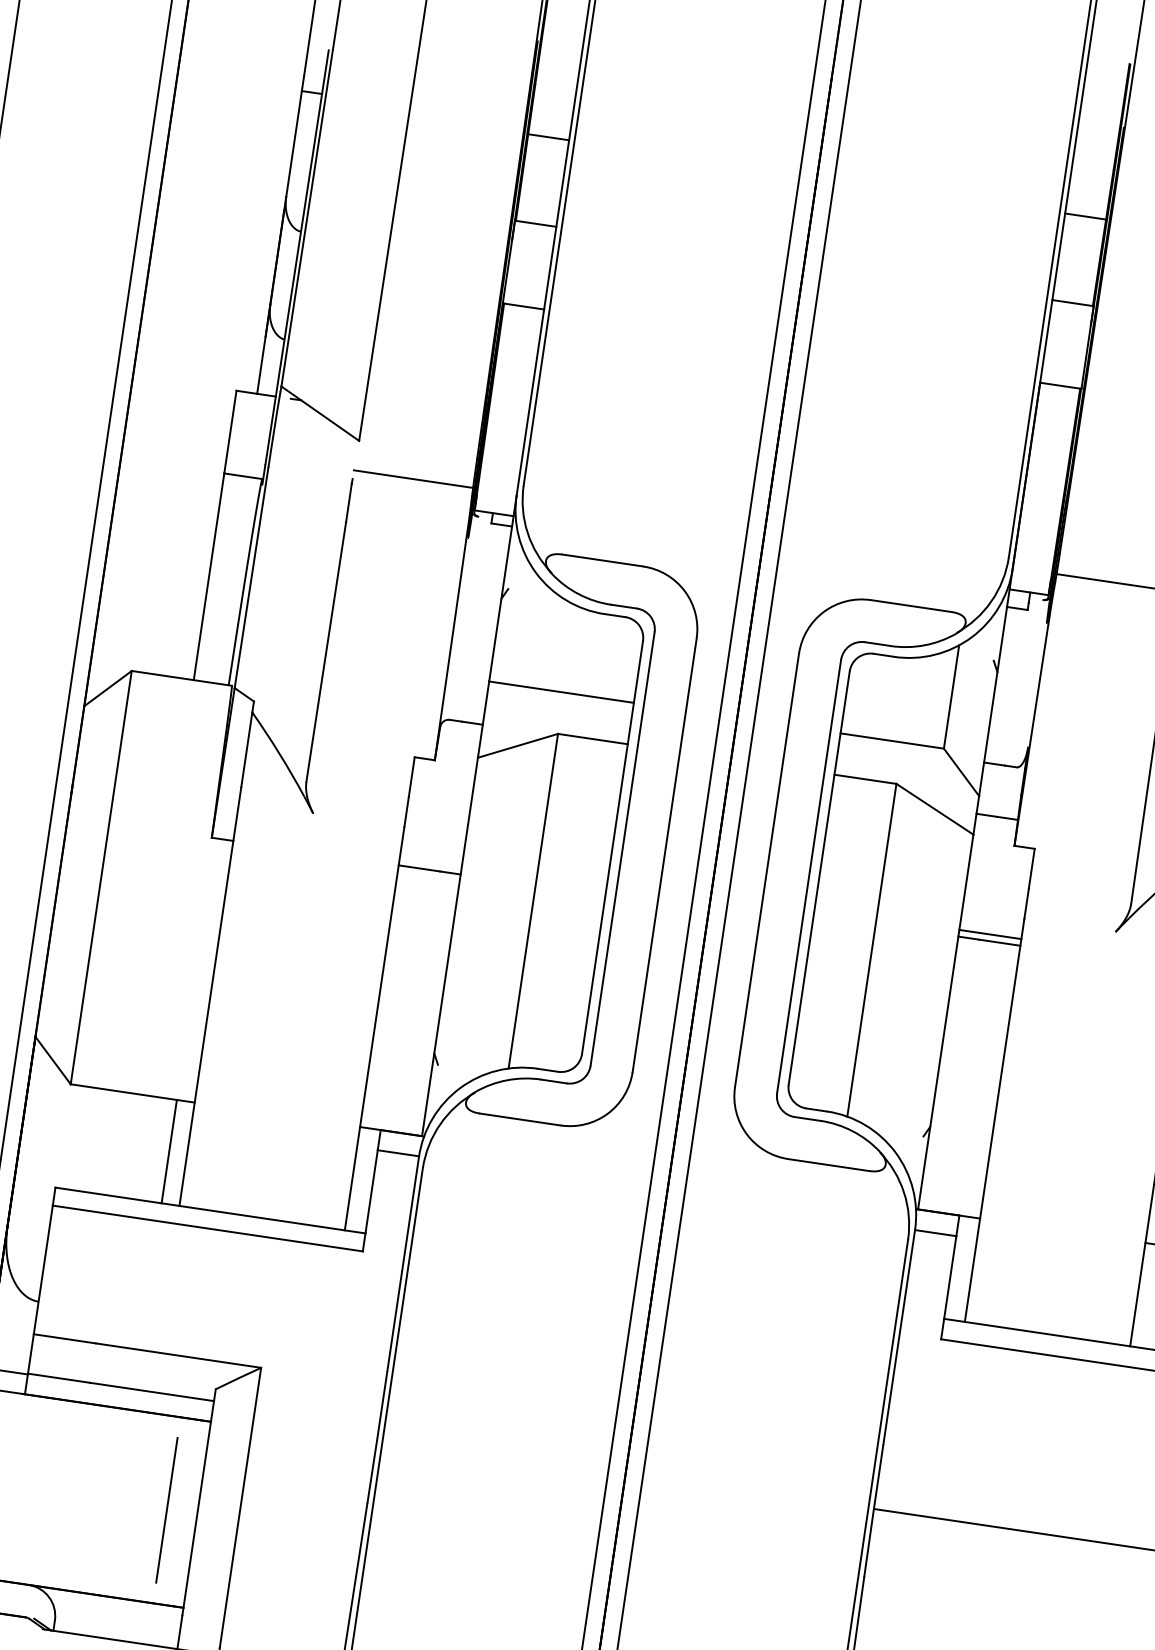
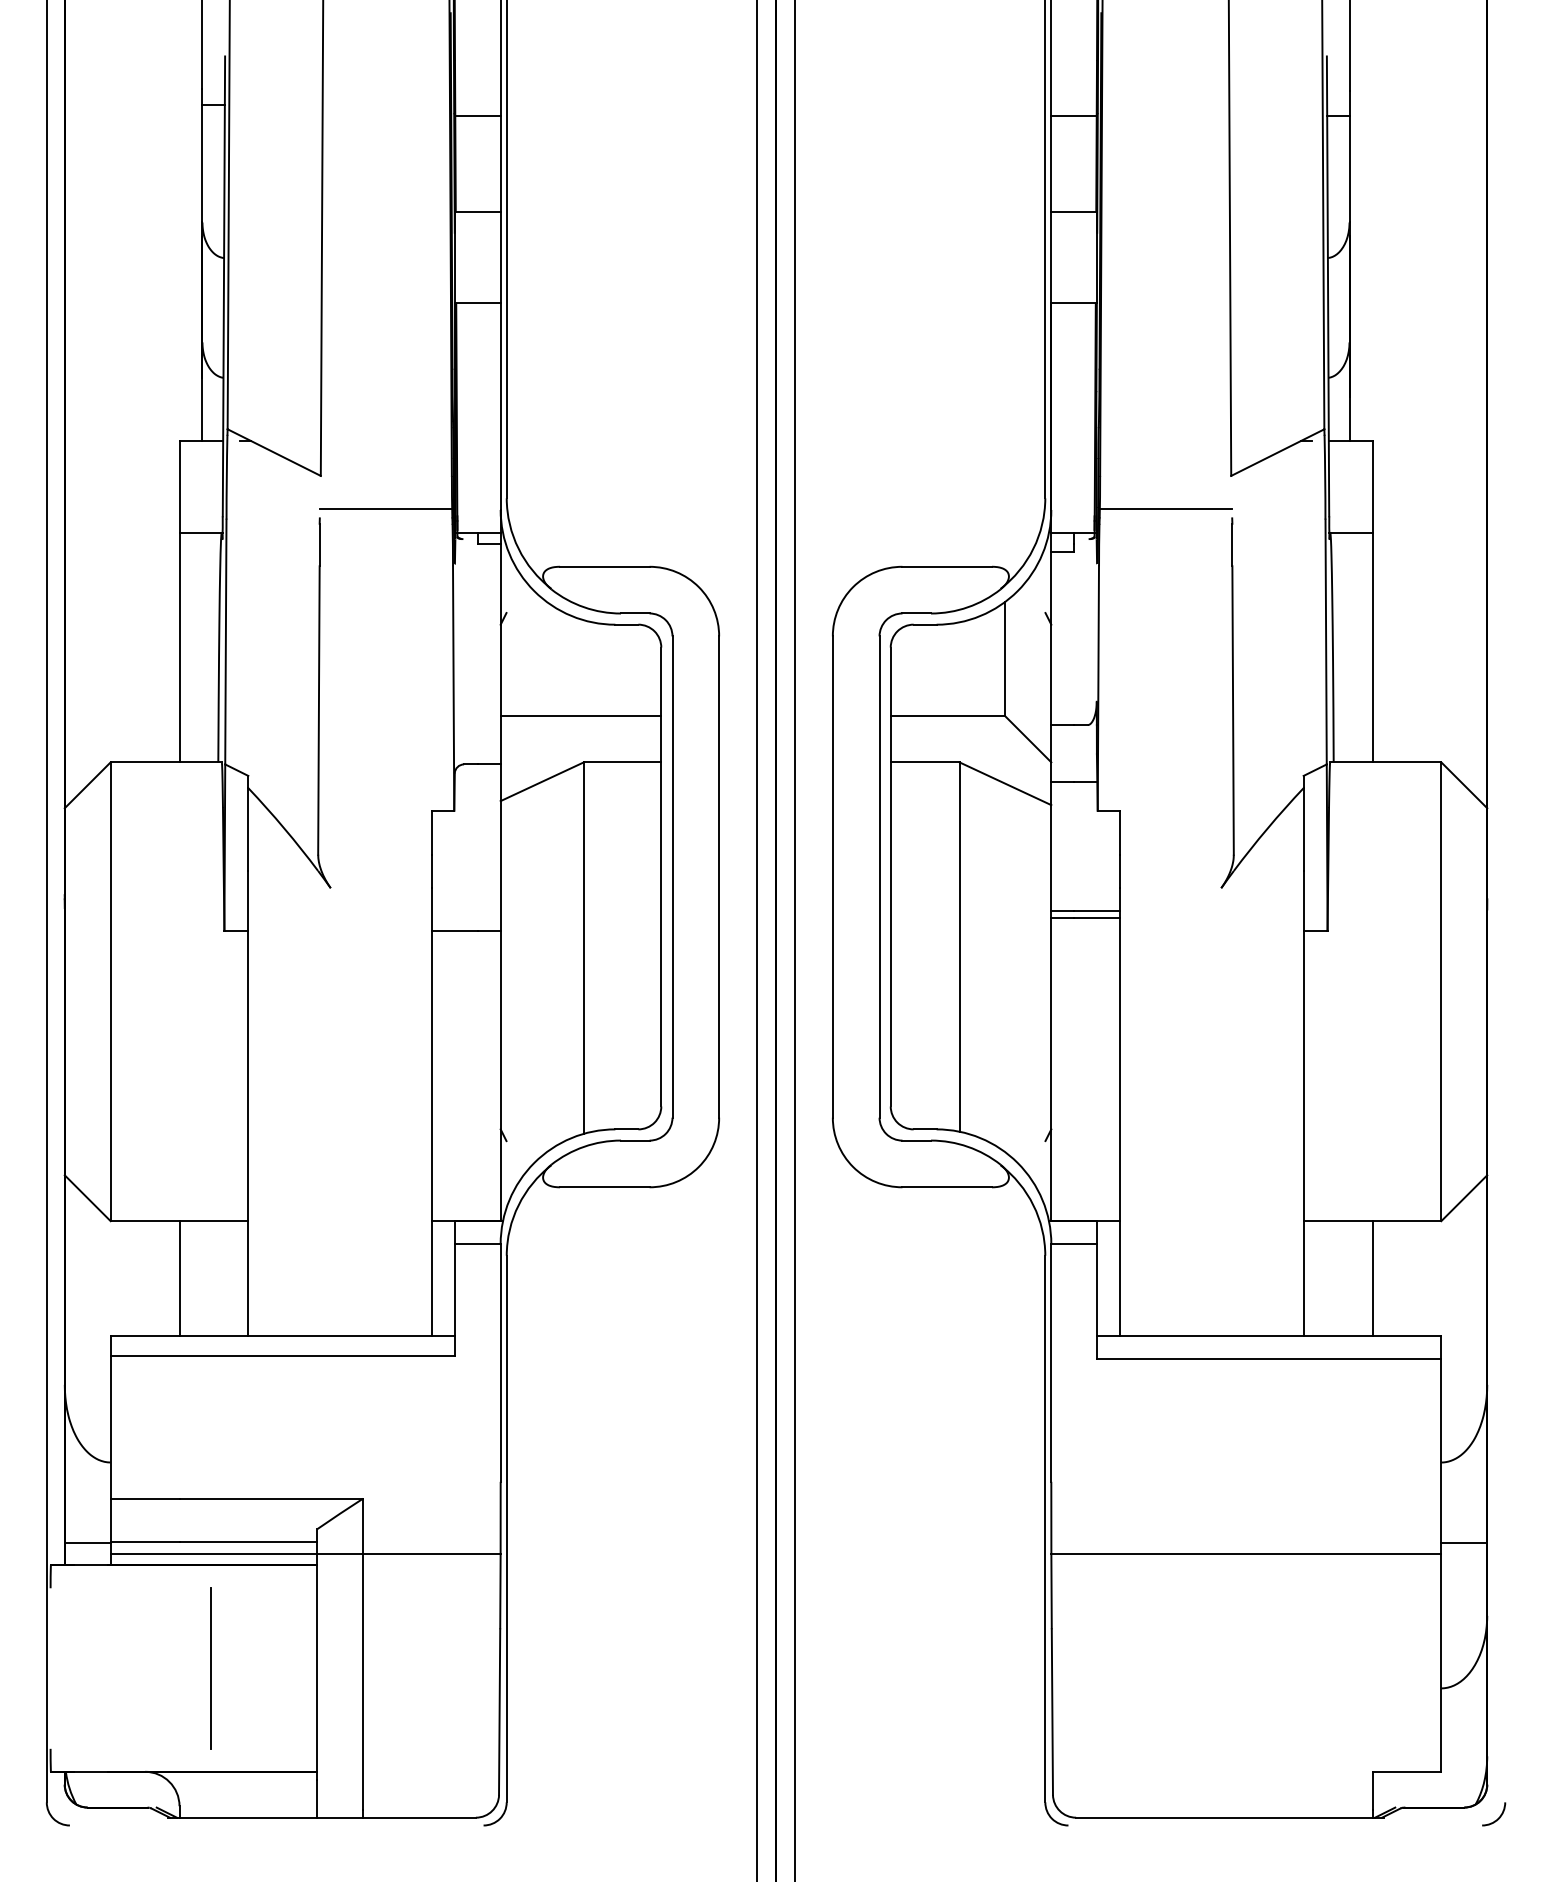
line: (169, 1151) -> (179, 1278), moved
line: (202, 1409) -> (305, 1553), added
line: (166, 1510) -> (210, 1668), moved

